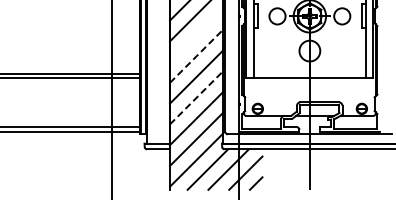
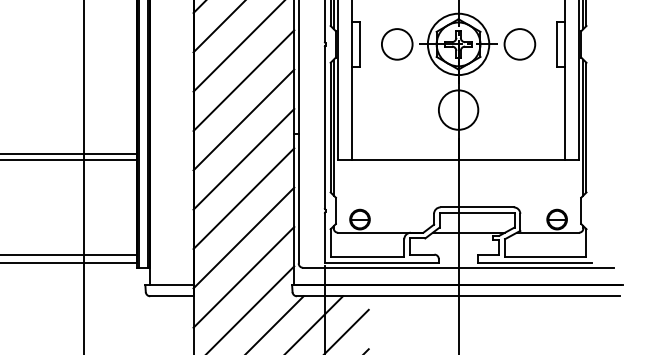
line: (196, 35) -> (243, 80), added
line: (196, 56) -> (243, 120), dashed -> solid
line: (196, 97) -> (243, 198), dashed -> solid

